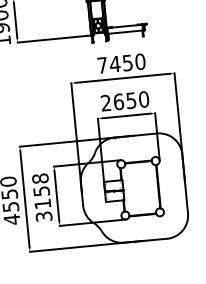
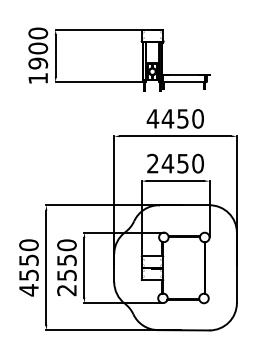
text: (102, 65) -> (152, 118), 7450 -> 4450
text: (118, 101) -> (167, 163), 2650 -> 2450
text: (41, 197) -> (66, 267), 3158 -> 2550

